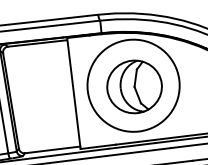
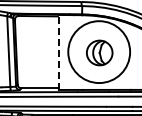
part: (134, 86) -> (99, 52), size x0.7
line: (73, 92) -> (58, 51), solid -> dashed

